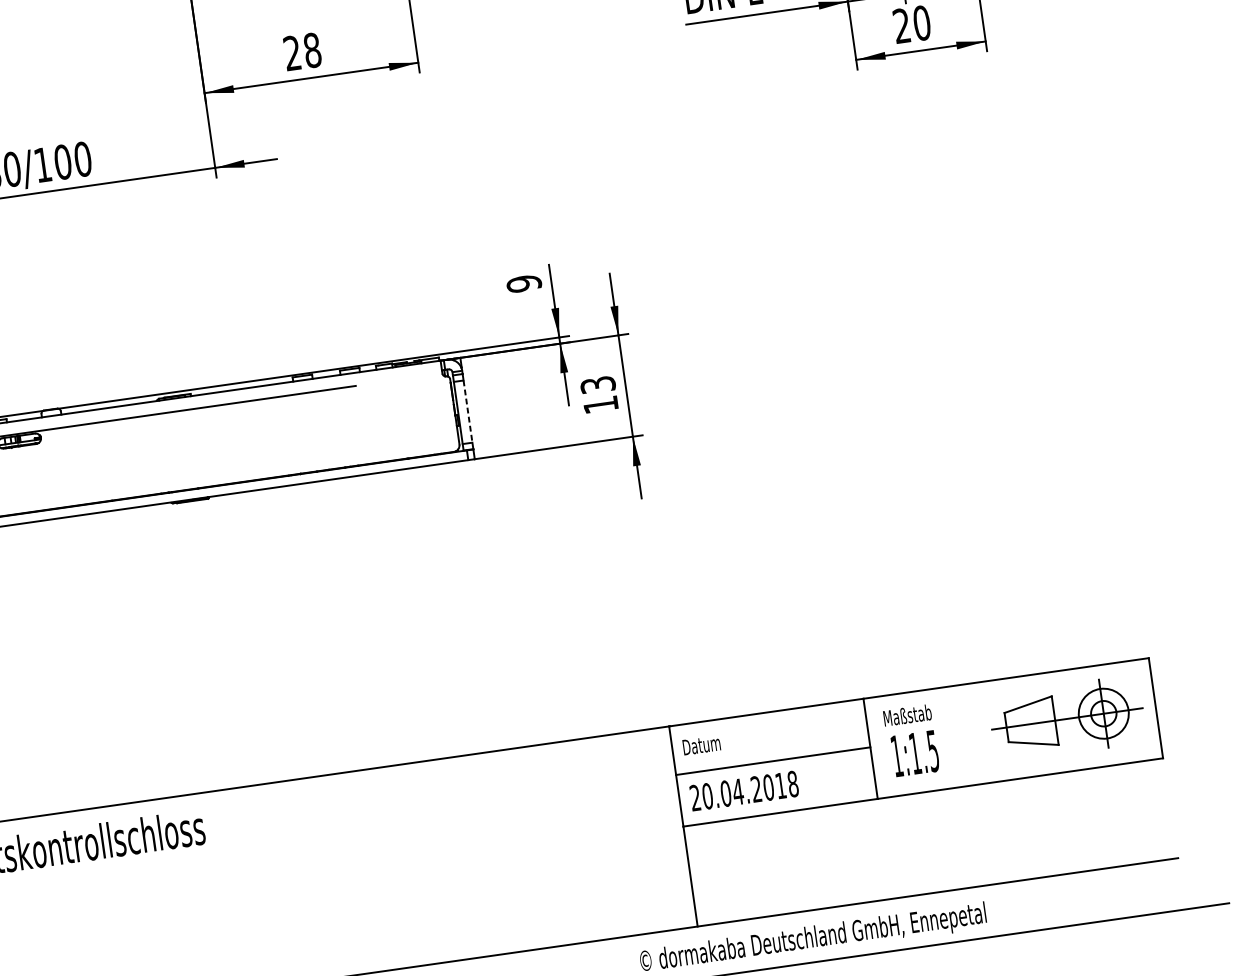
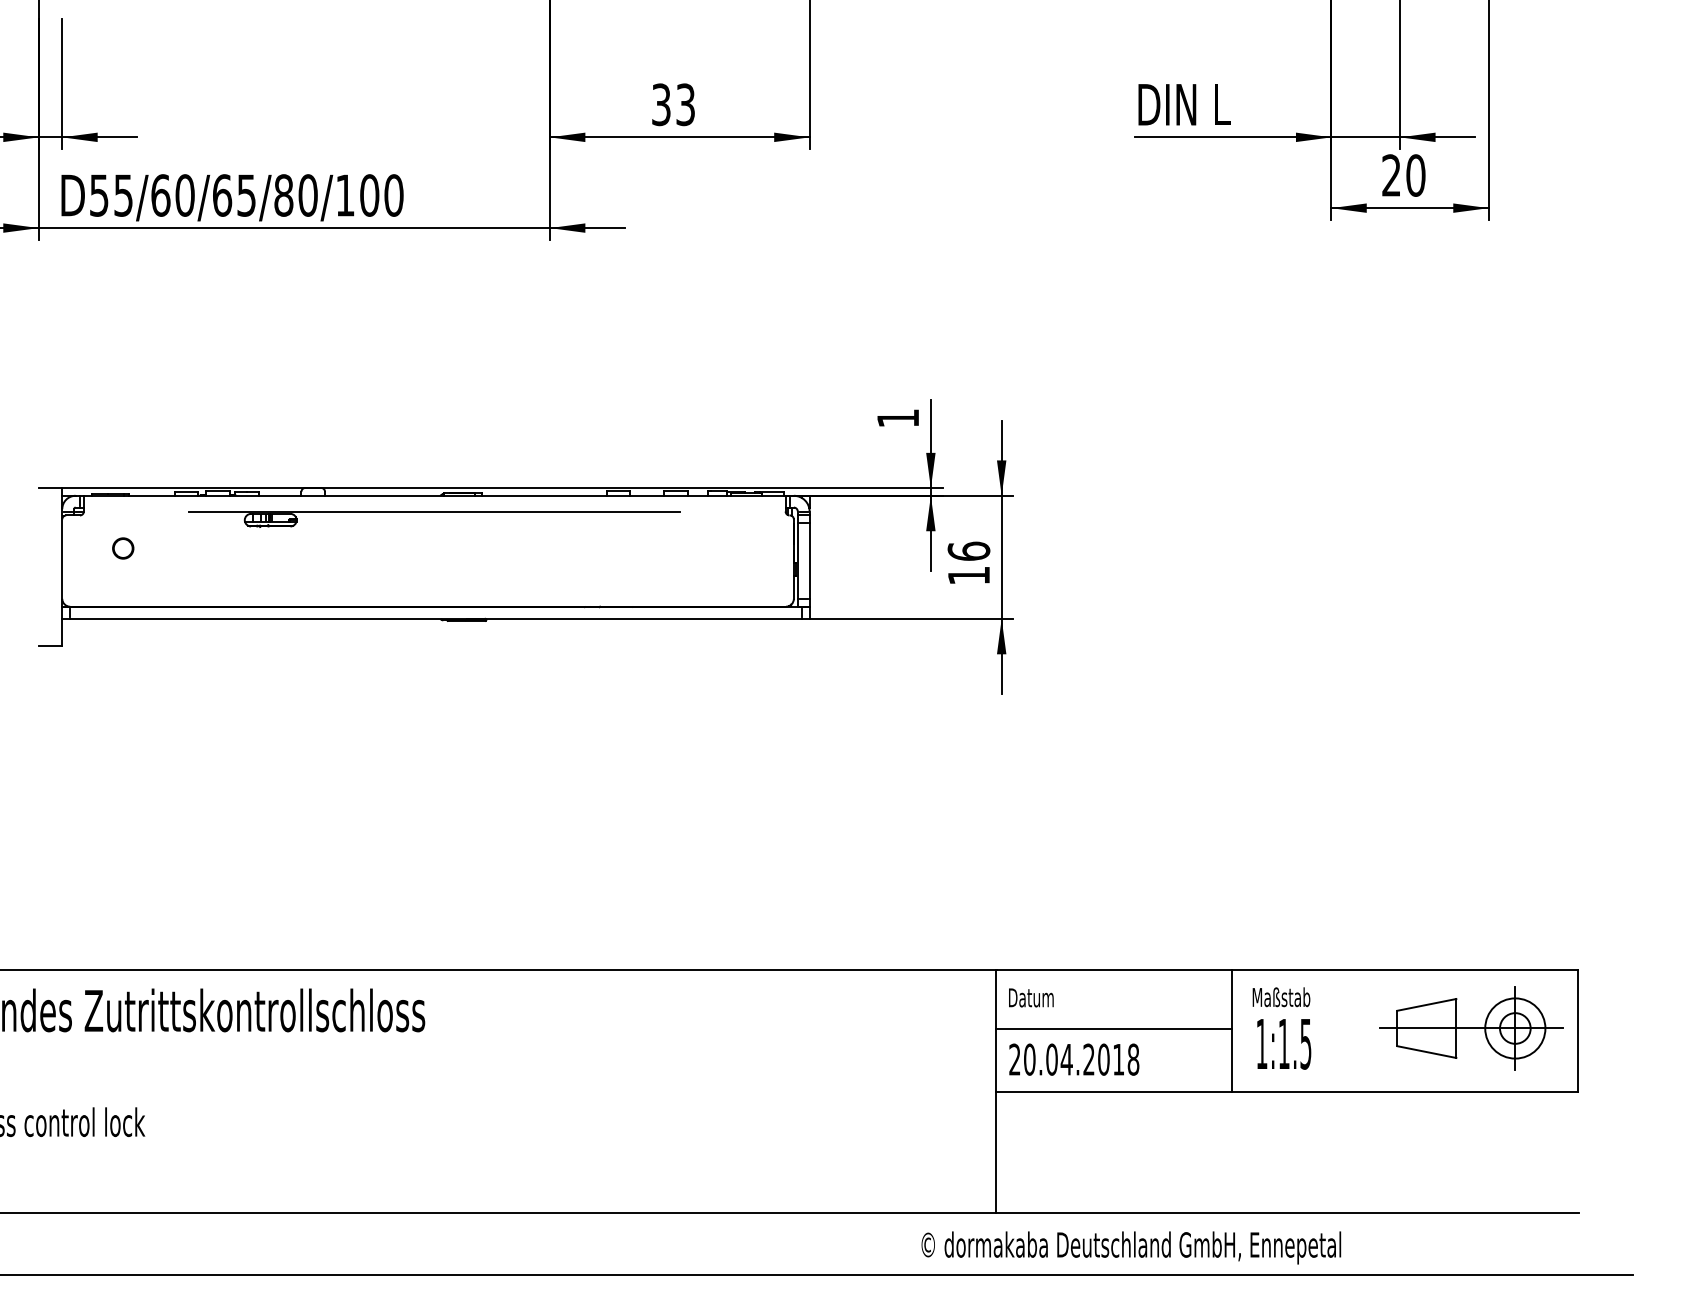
text: (302, 51) -> (673, 104), 28 -> 33
text: (523, 283) -> (897, 418), 9 -> 1
text: (597, 384) -> (968, 550), 13 -> 16
line: (467, 411) -> (809, 561), dashed -> solid

